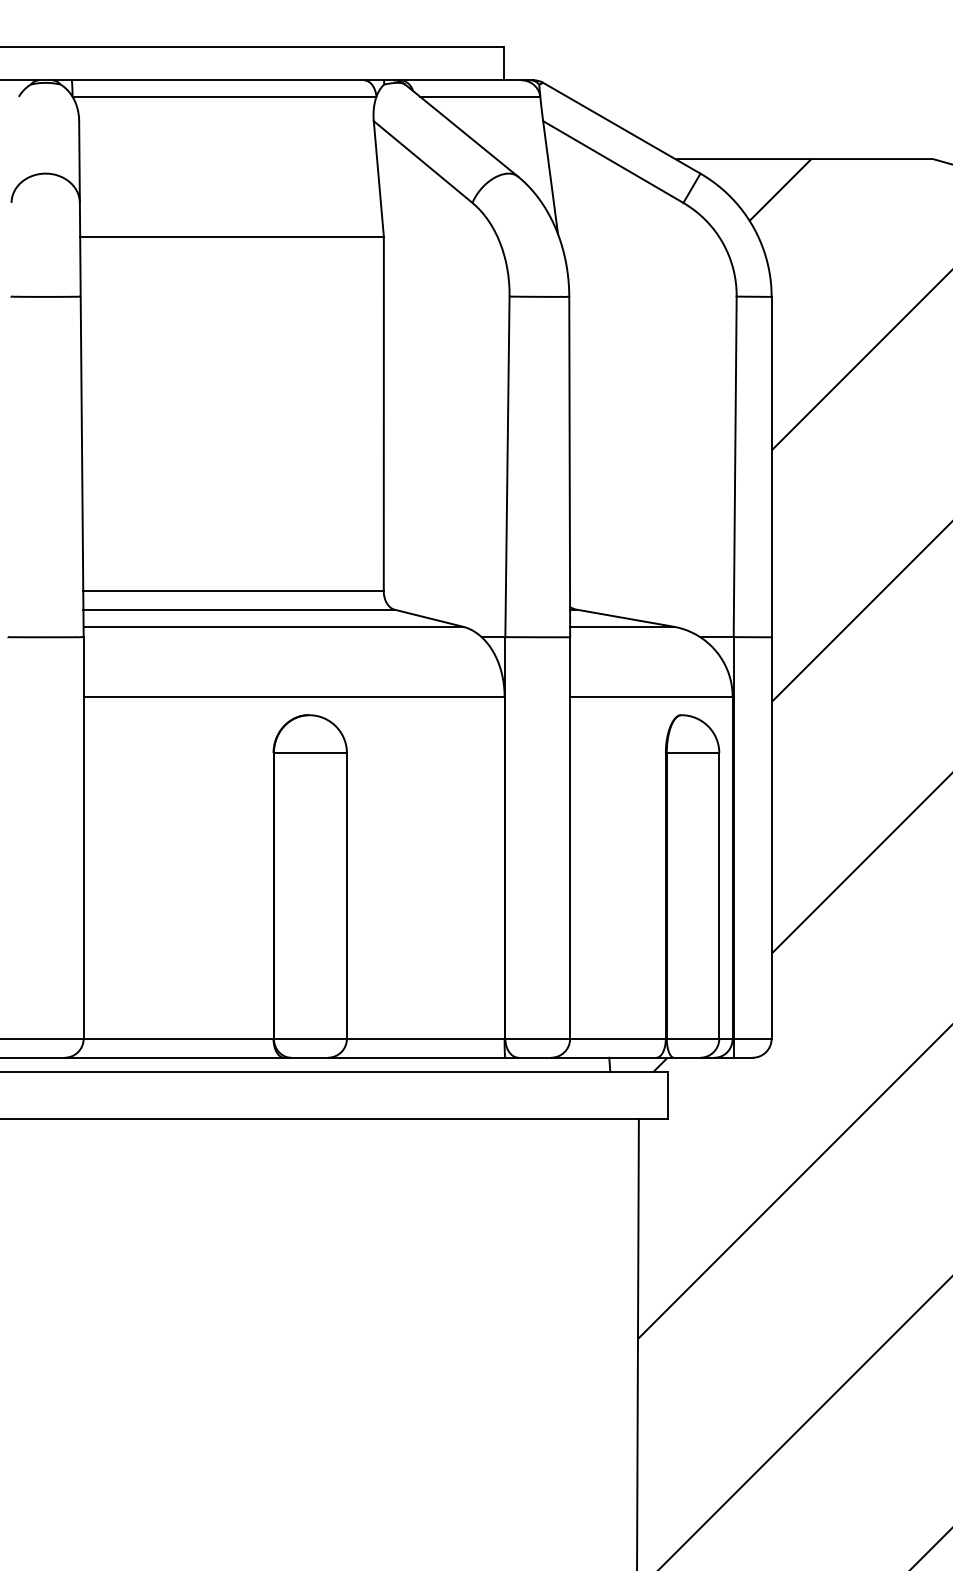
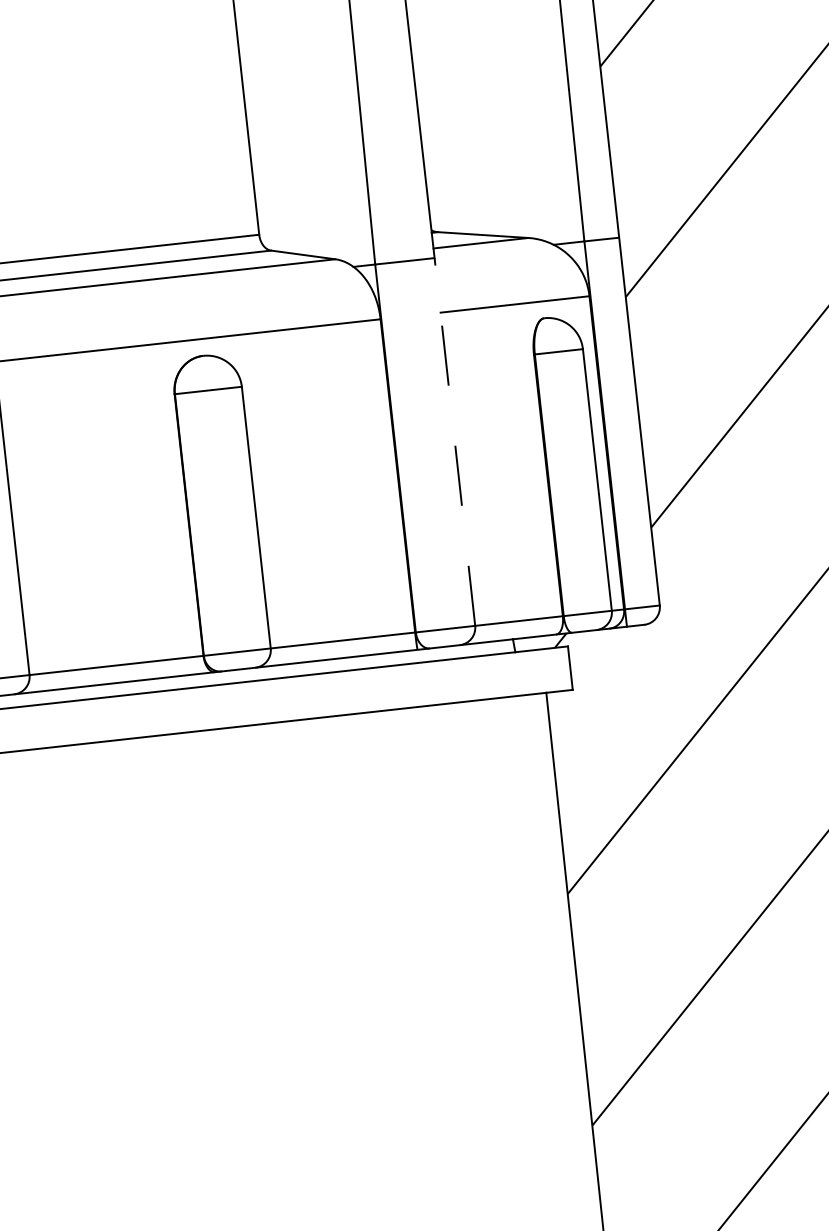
line: (570, 838) -> (455, 442), solid -> dashed

